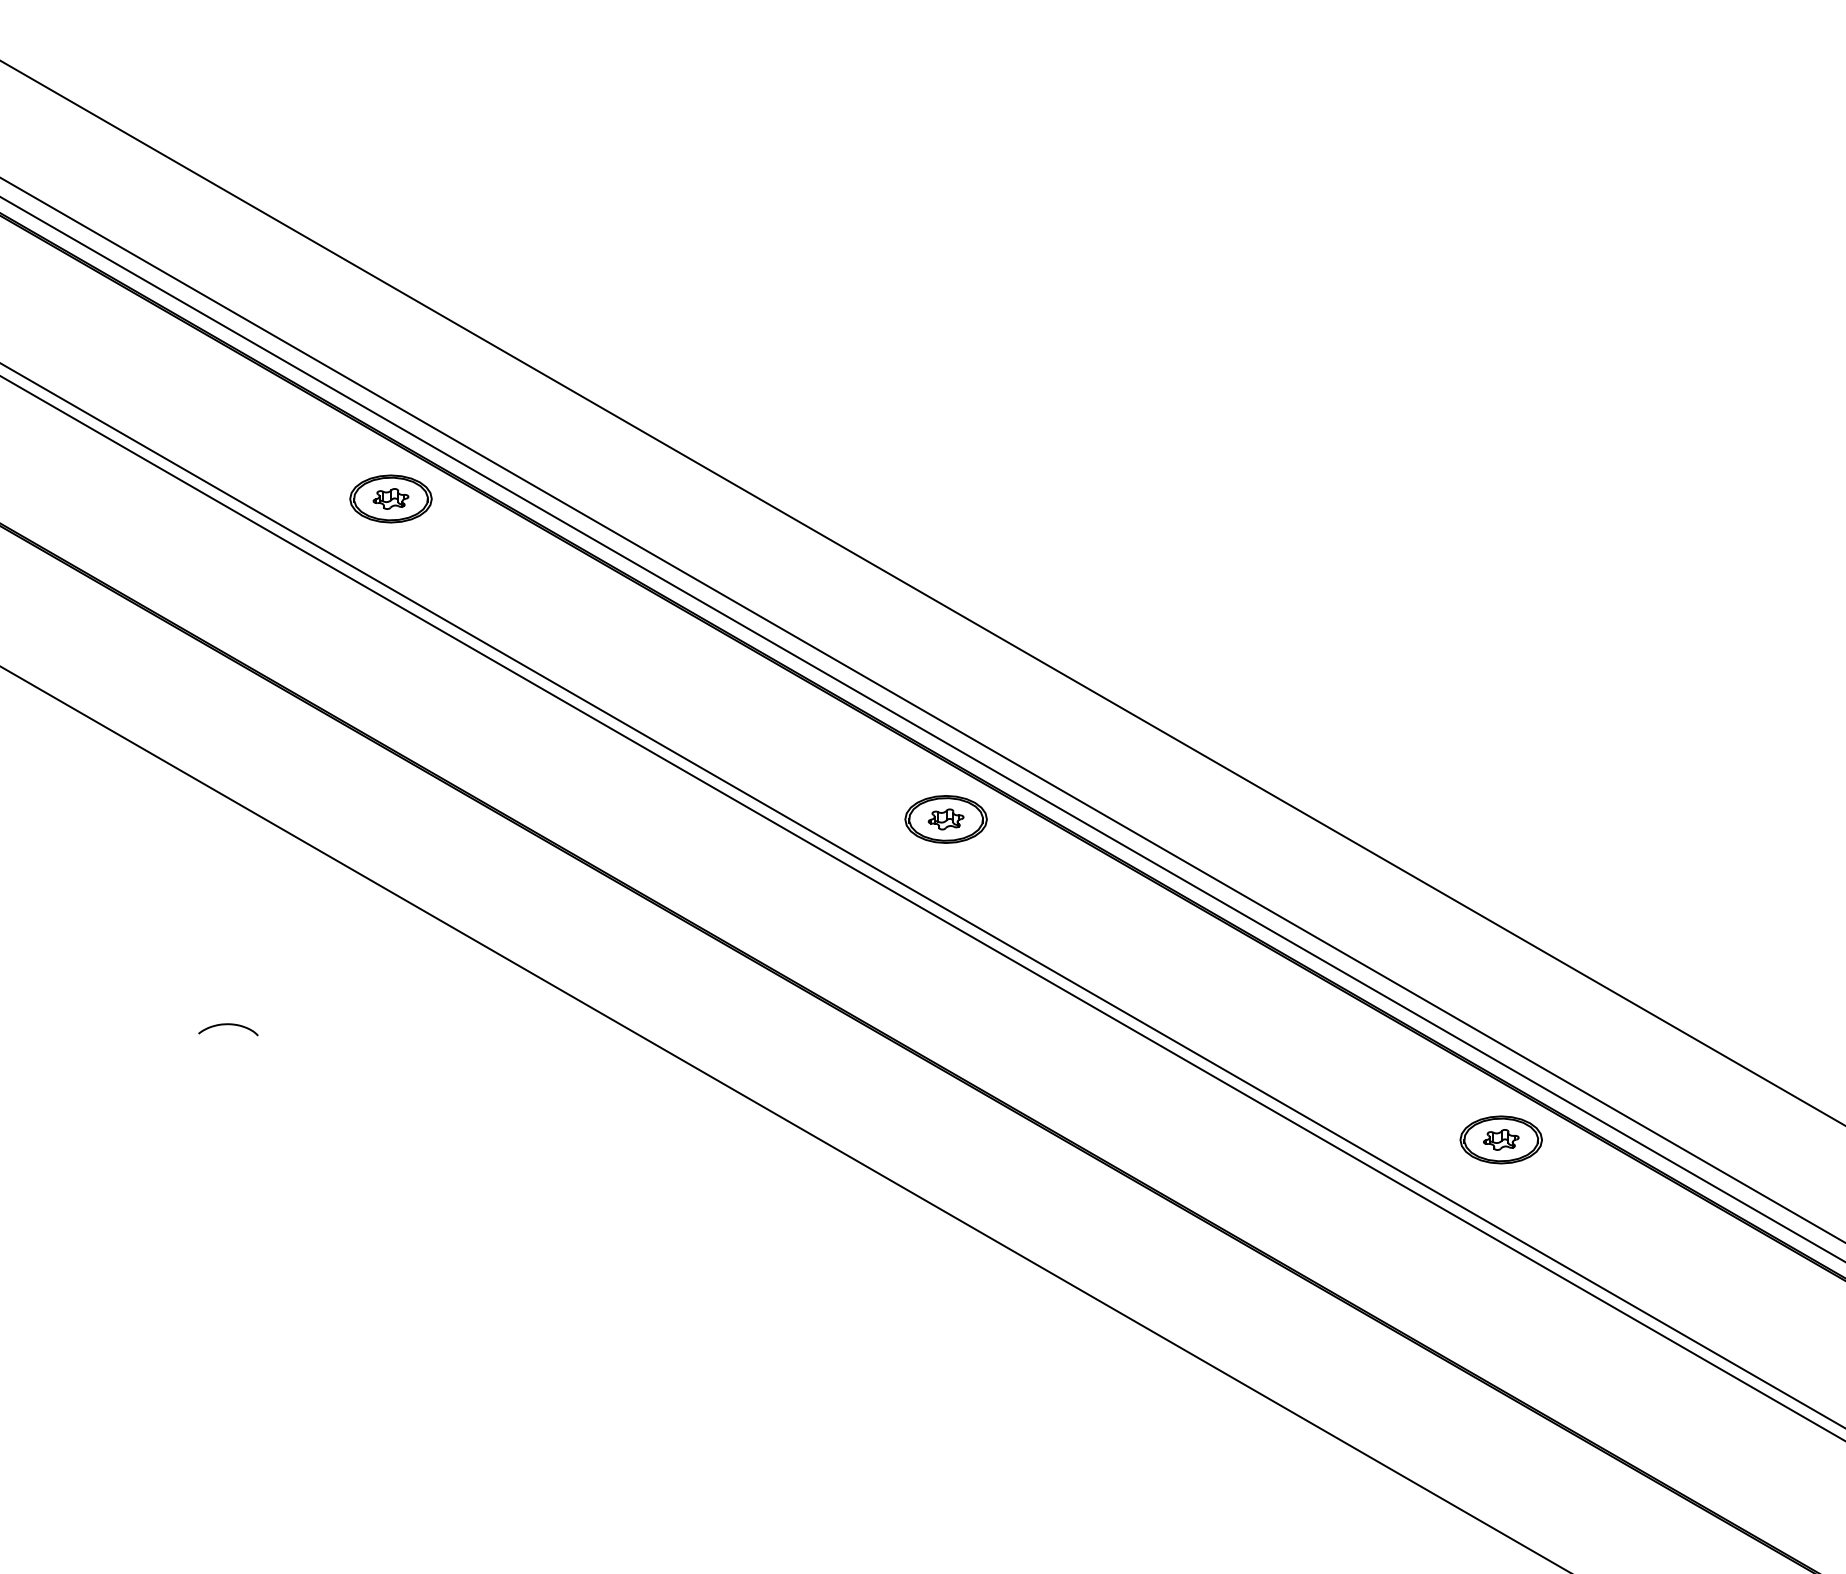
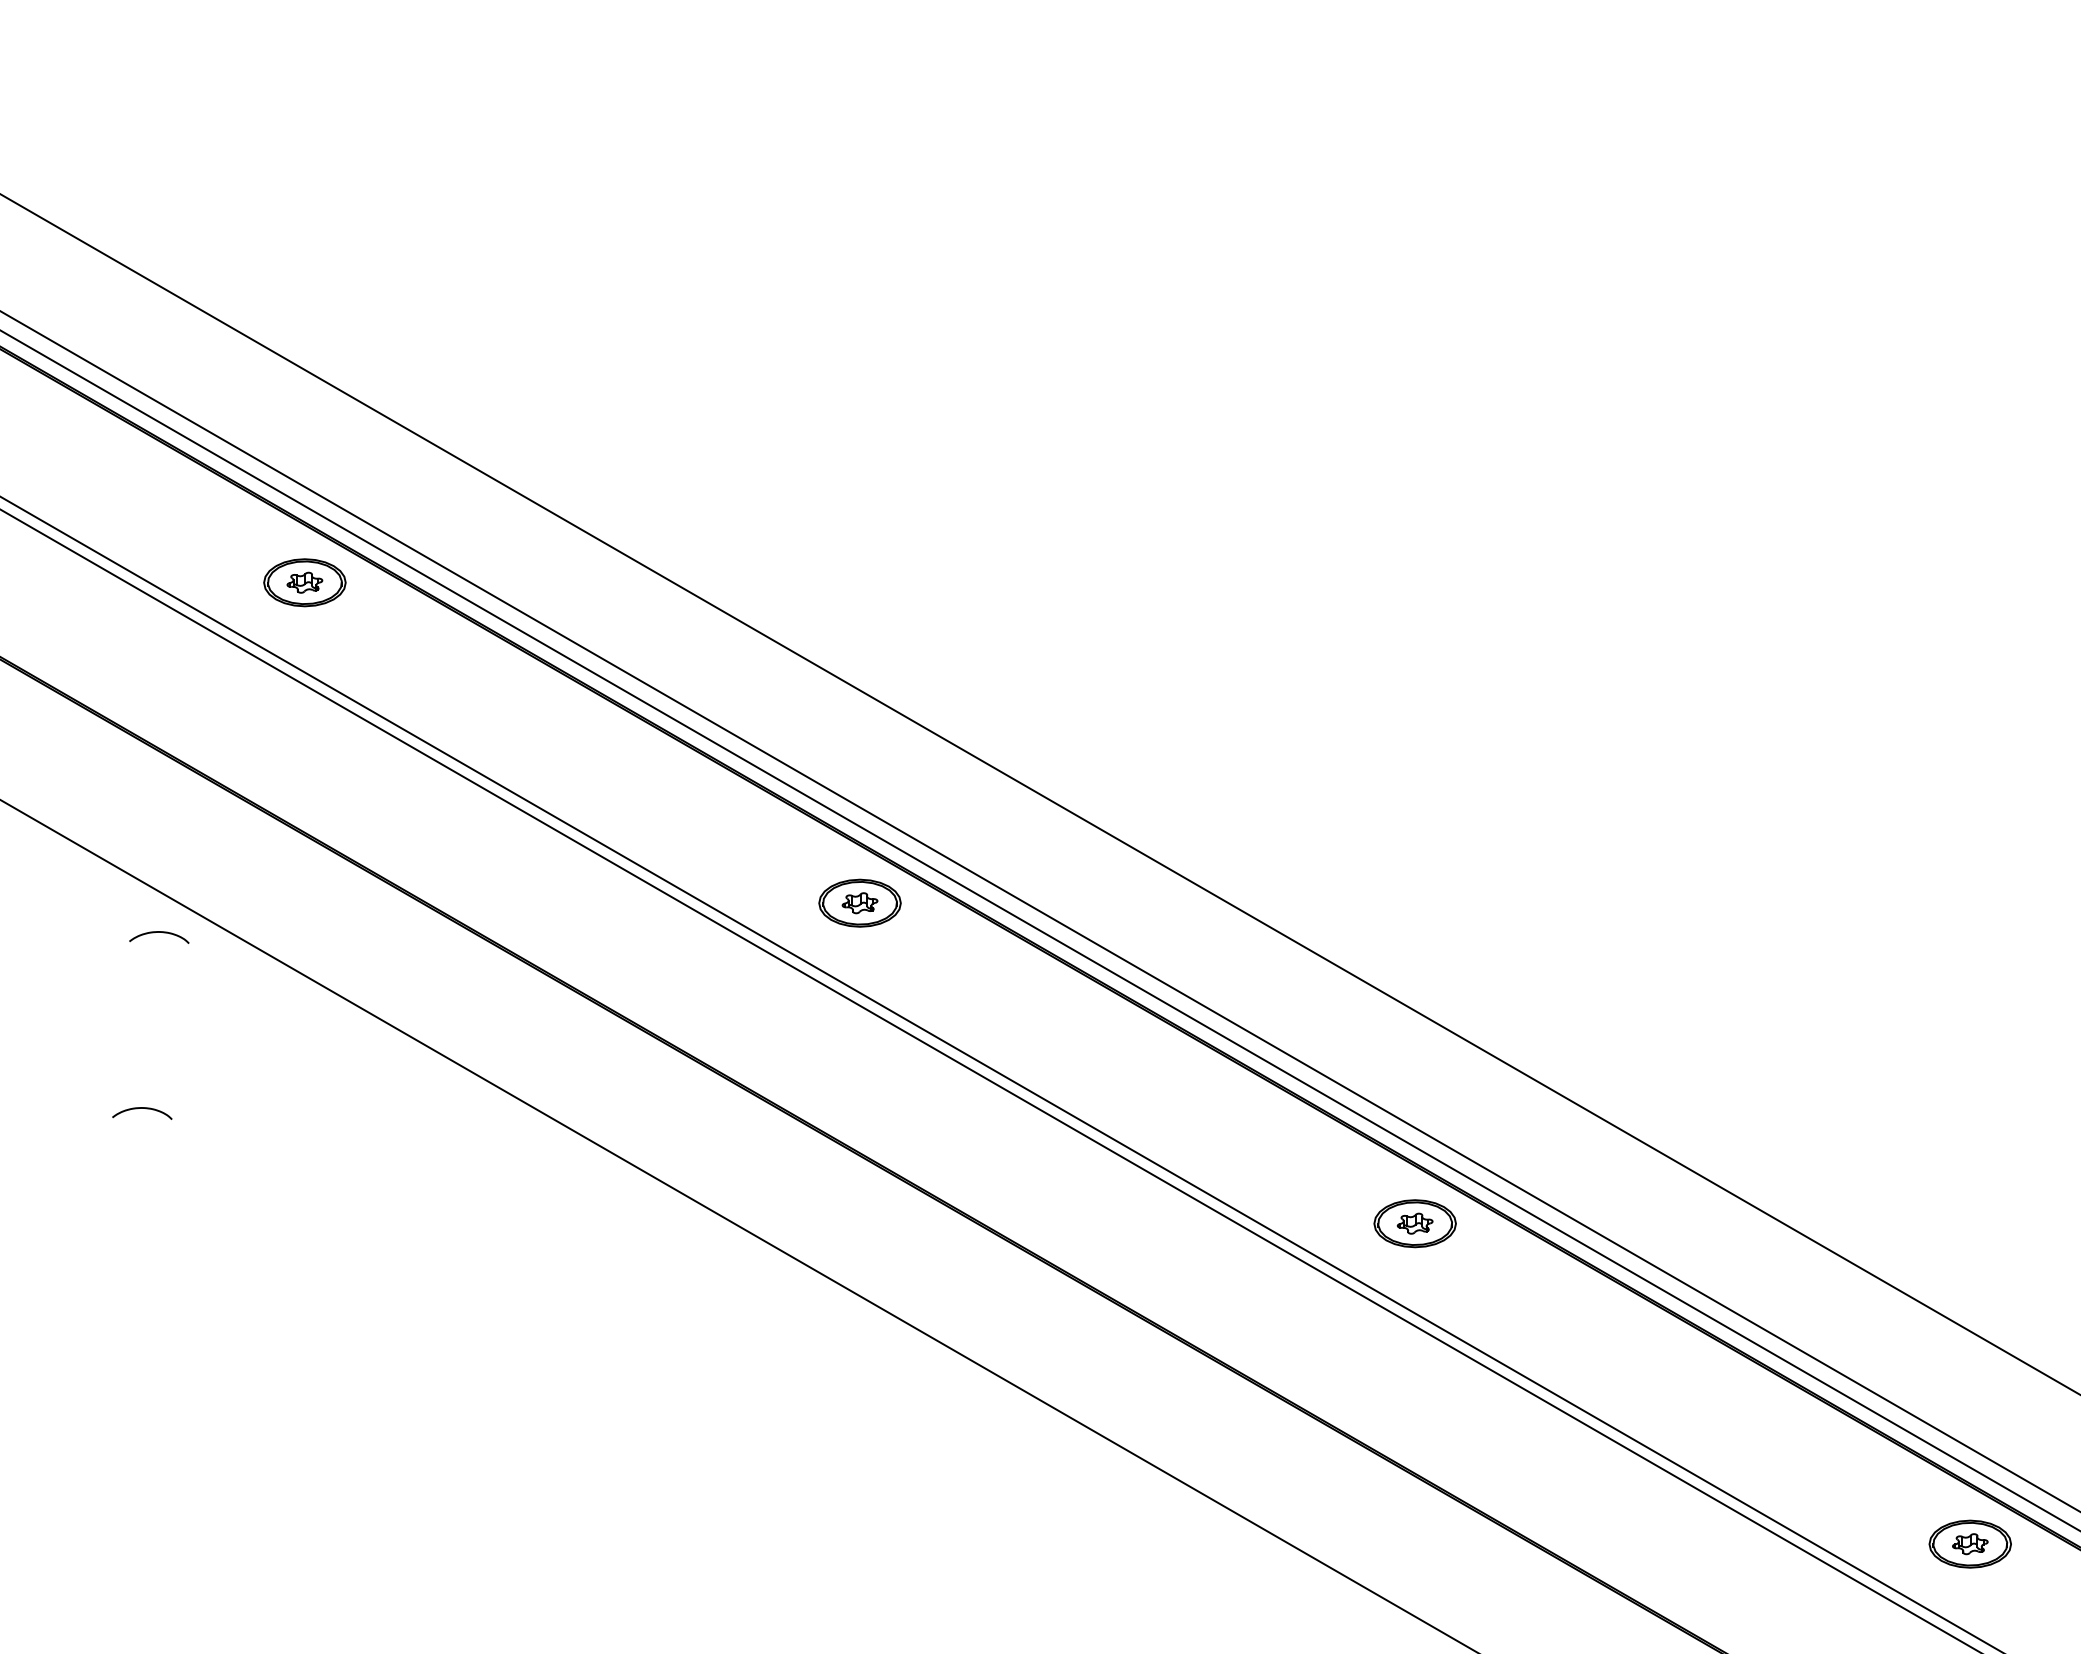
curve: (245, 848) -> (159, 932), added

